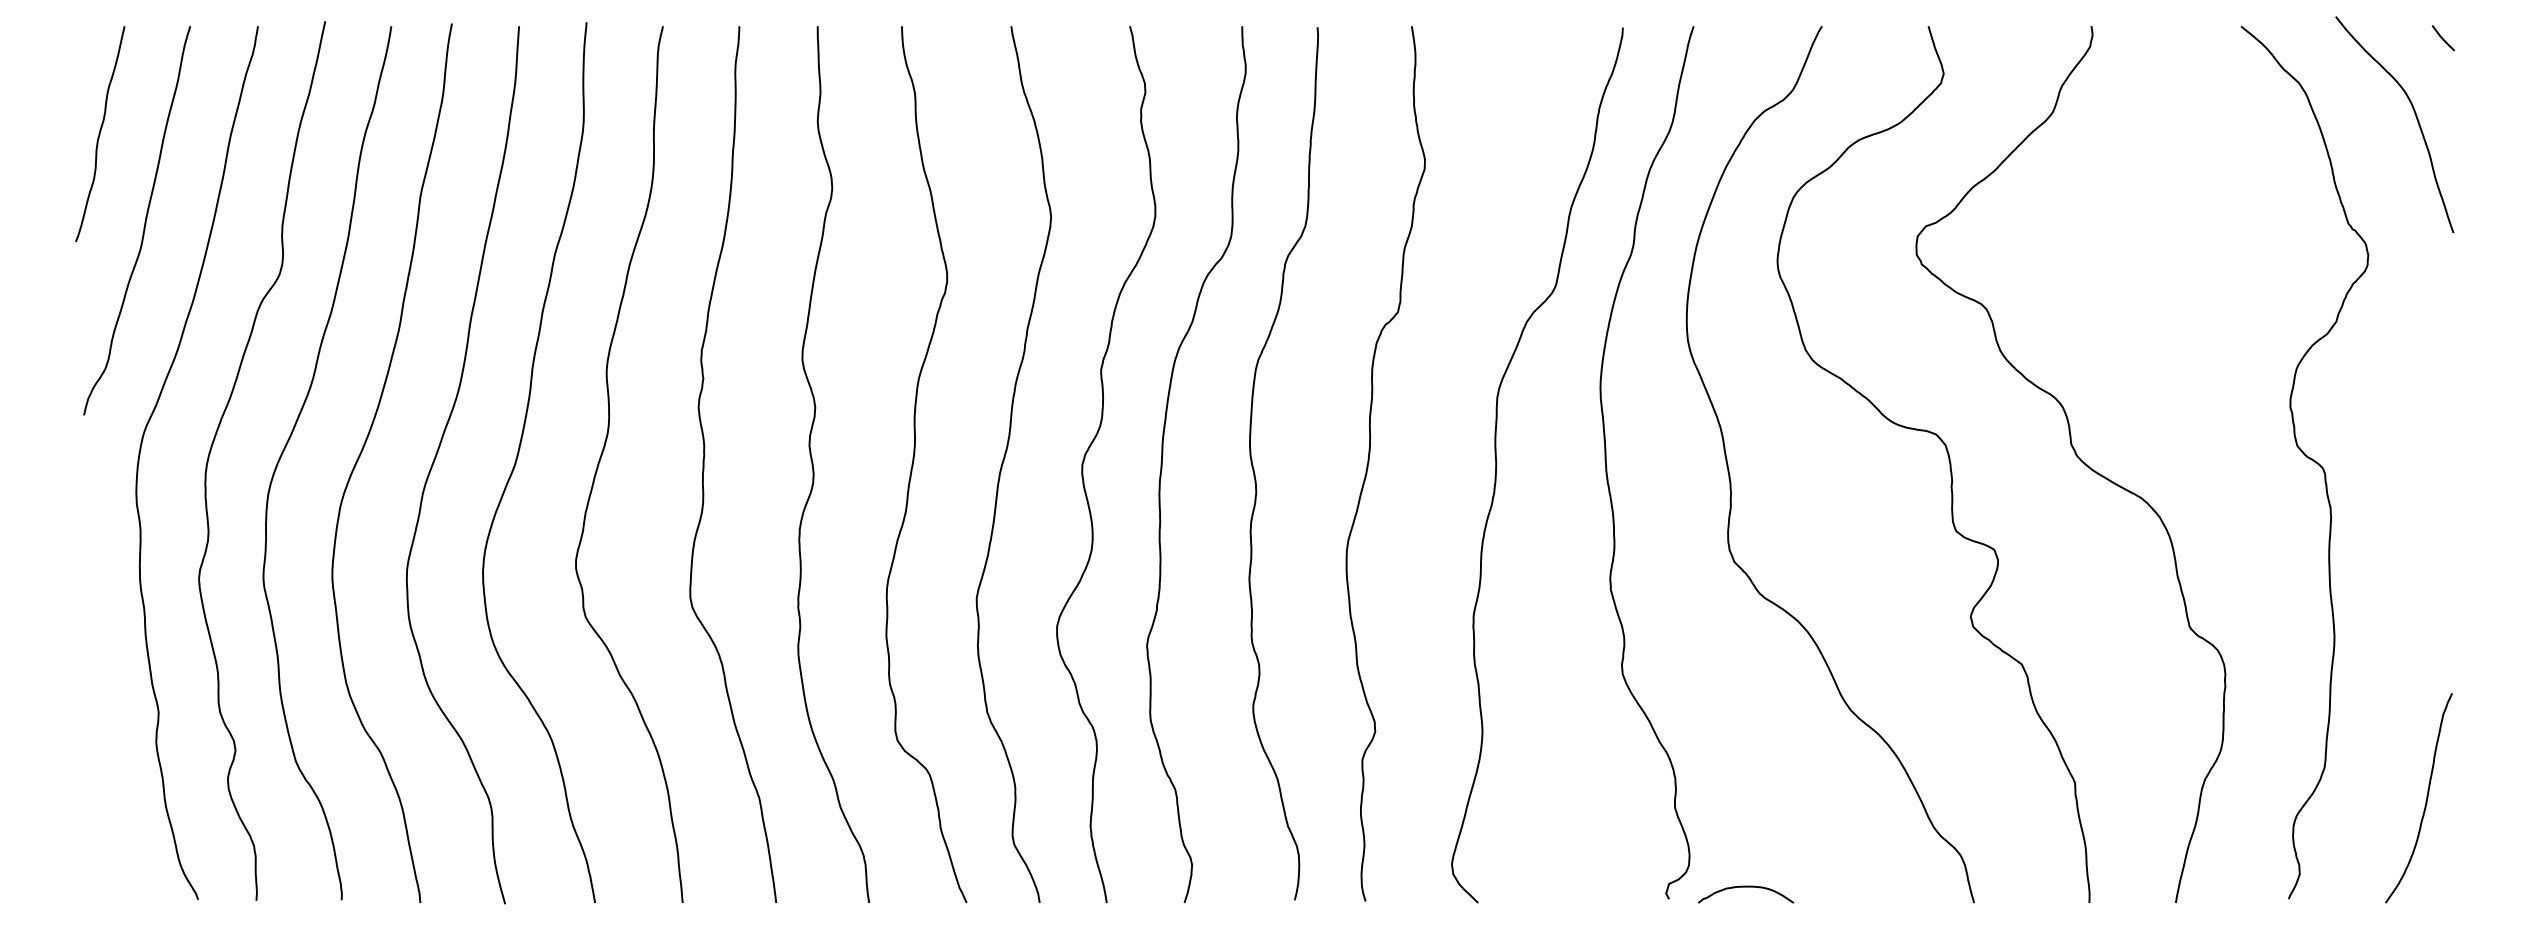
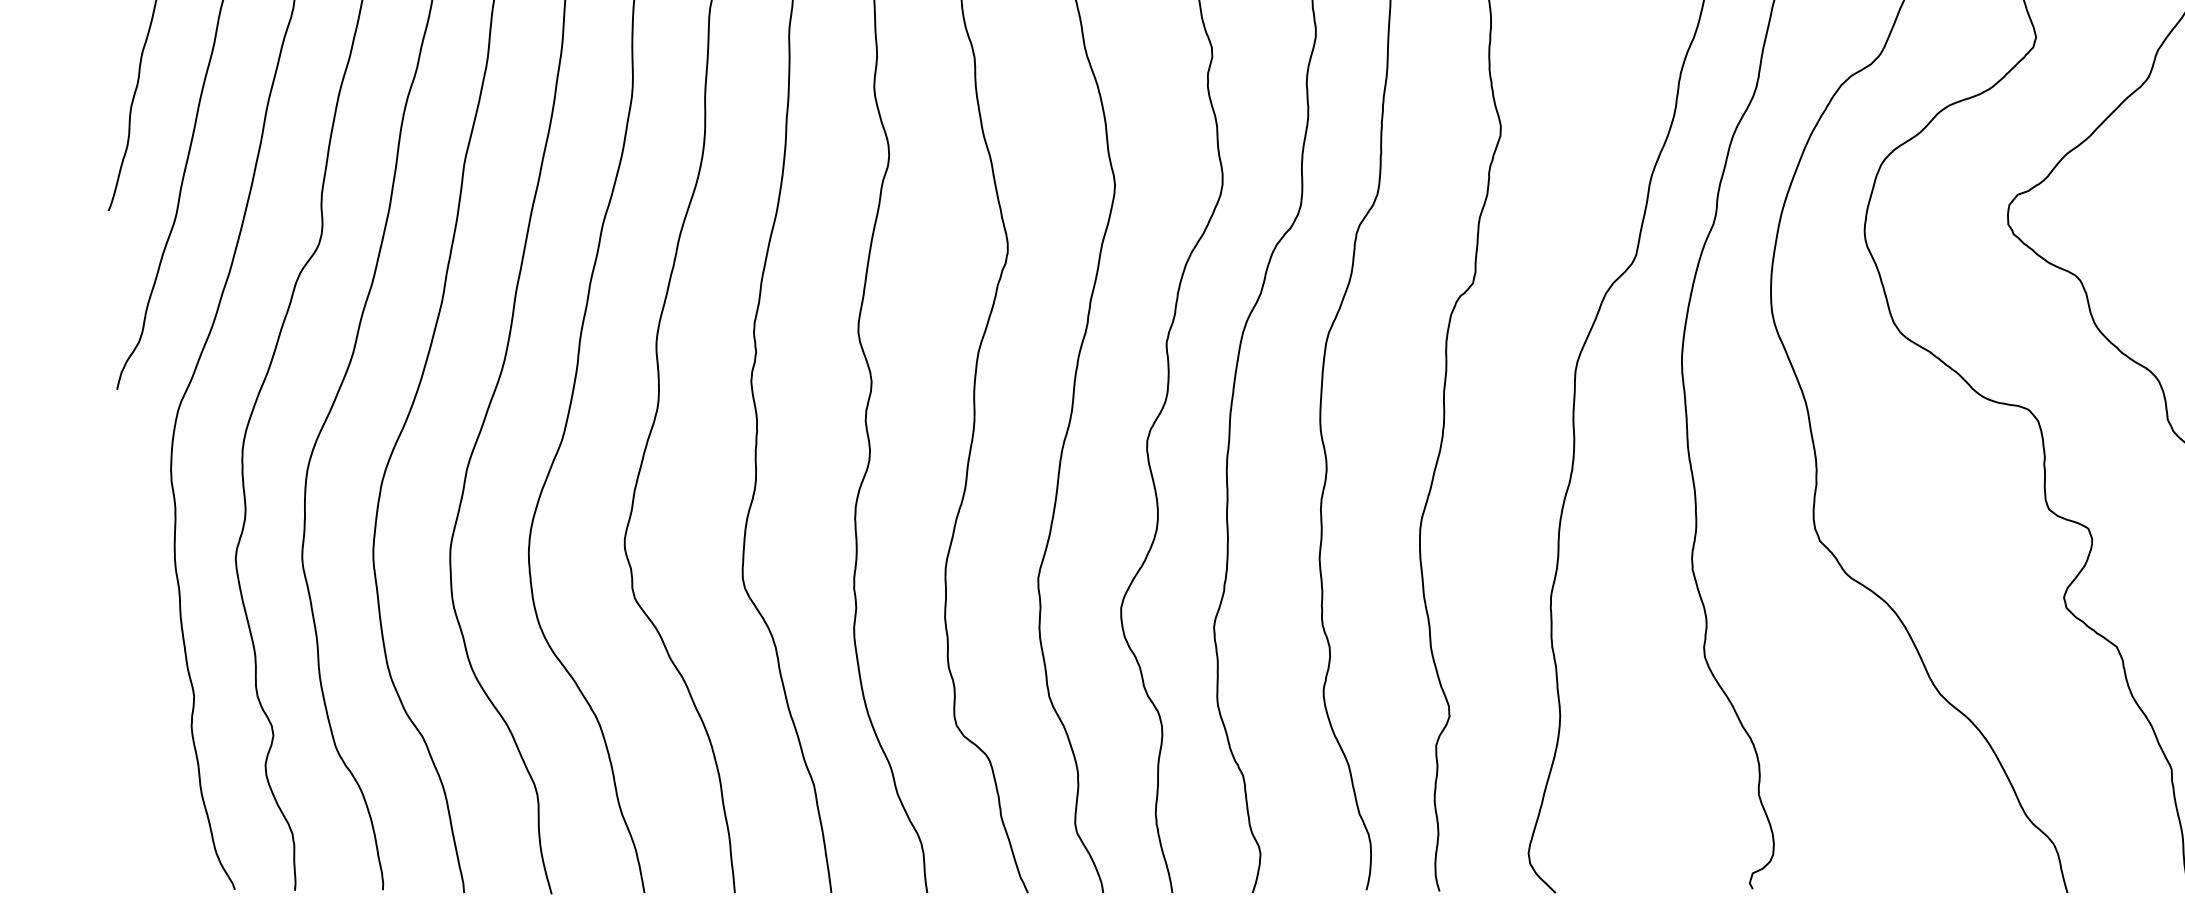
curve: (1746, 887) -> (1832, 877), removed

